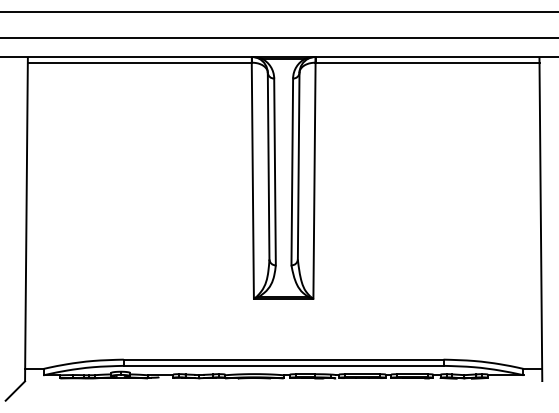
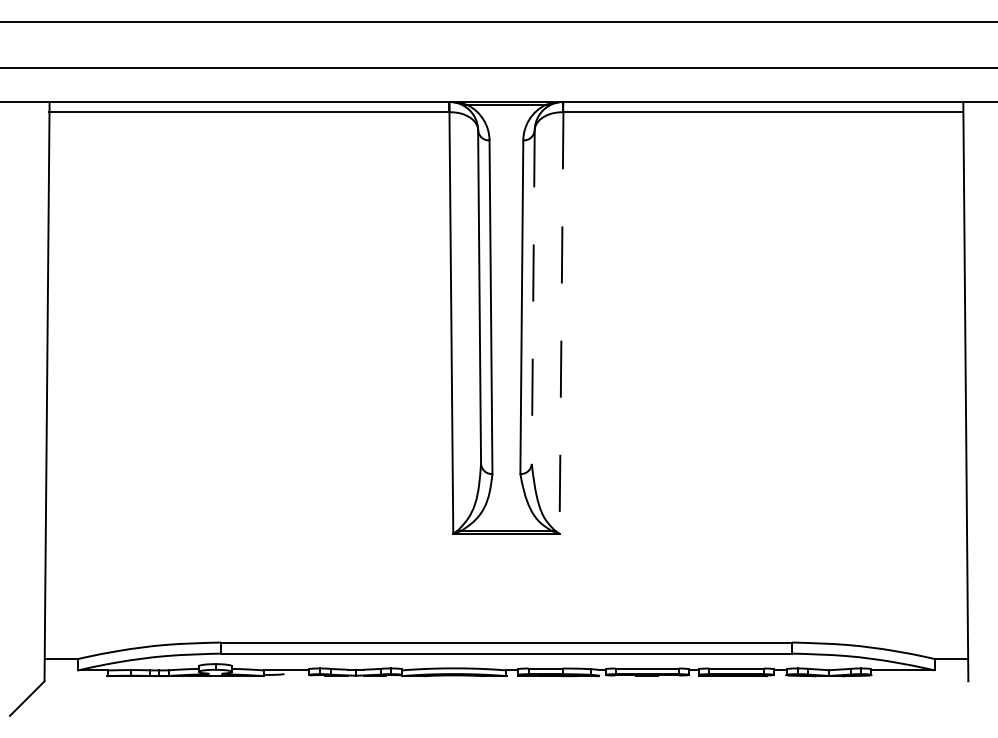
line: (298, 166) -> (532, 297), solid -> dashed
line: (314, 181) -> (561, 324), solid -> dashed

